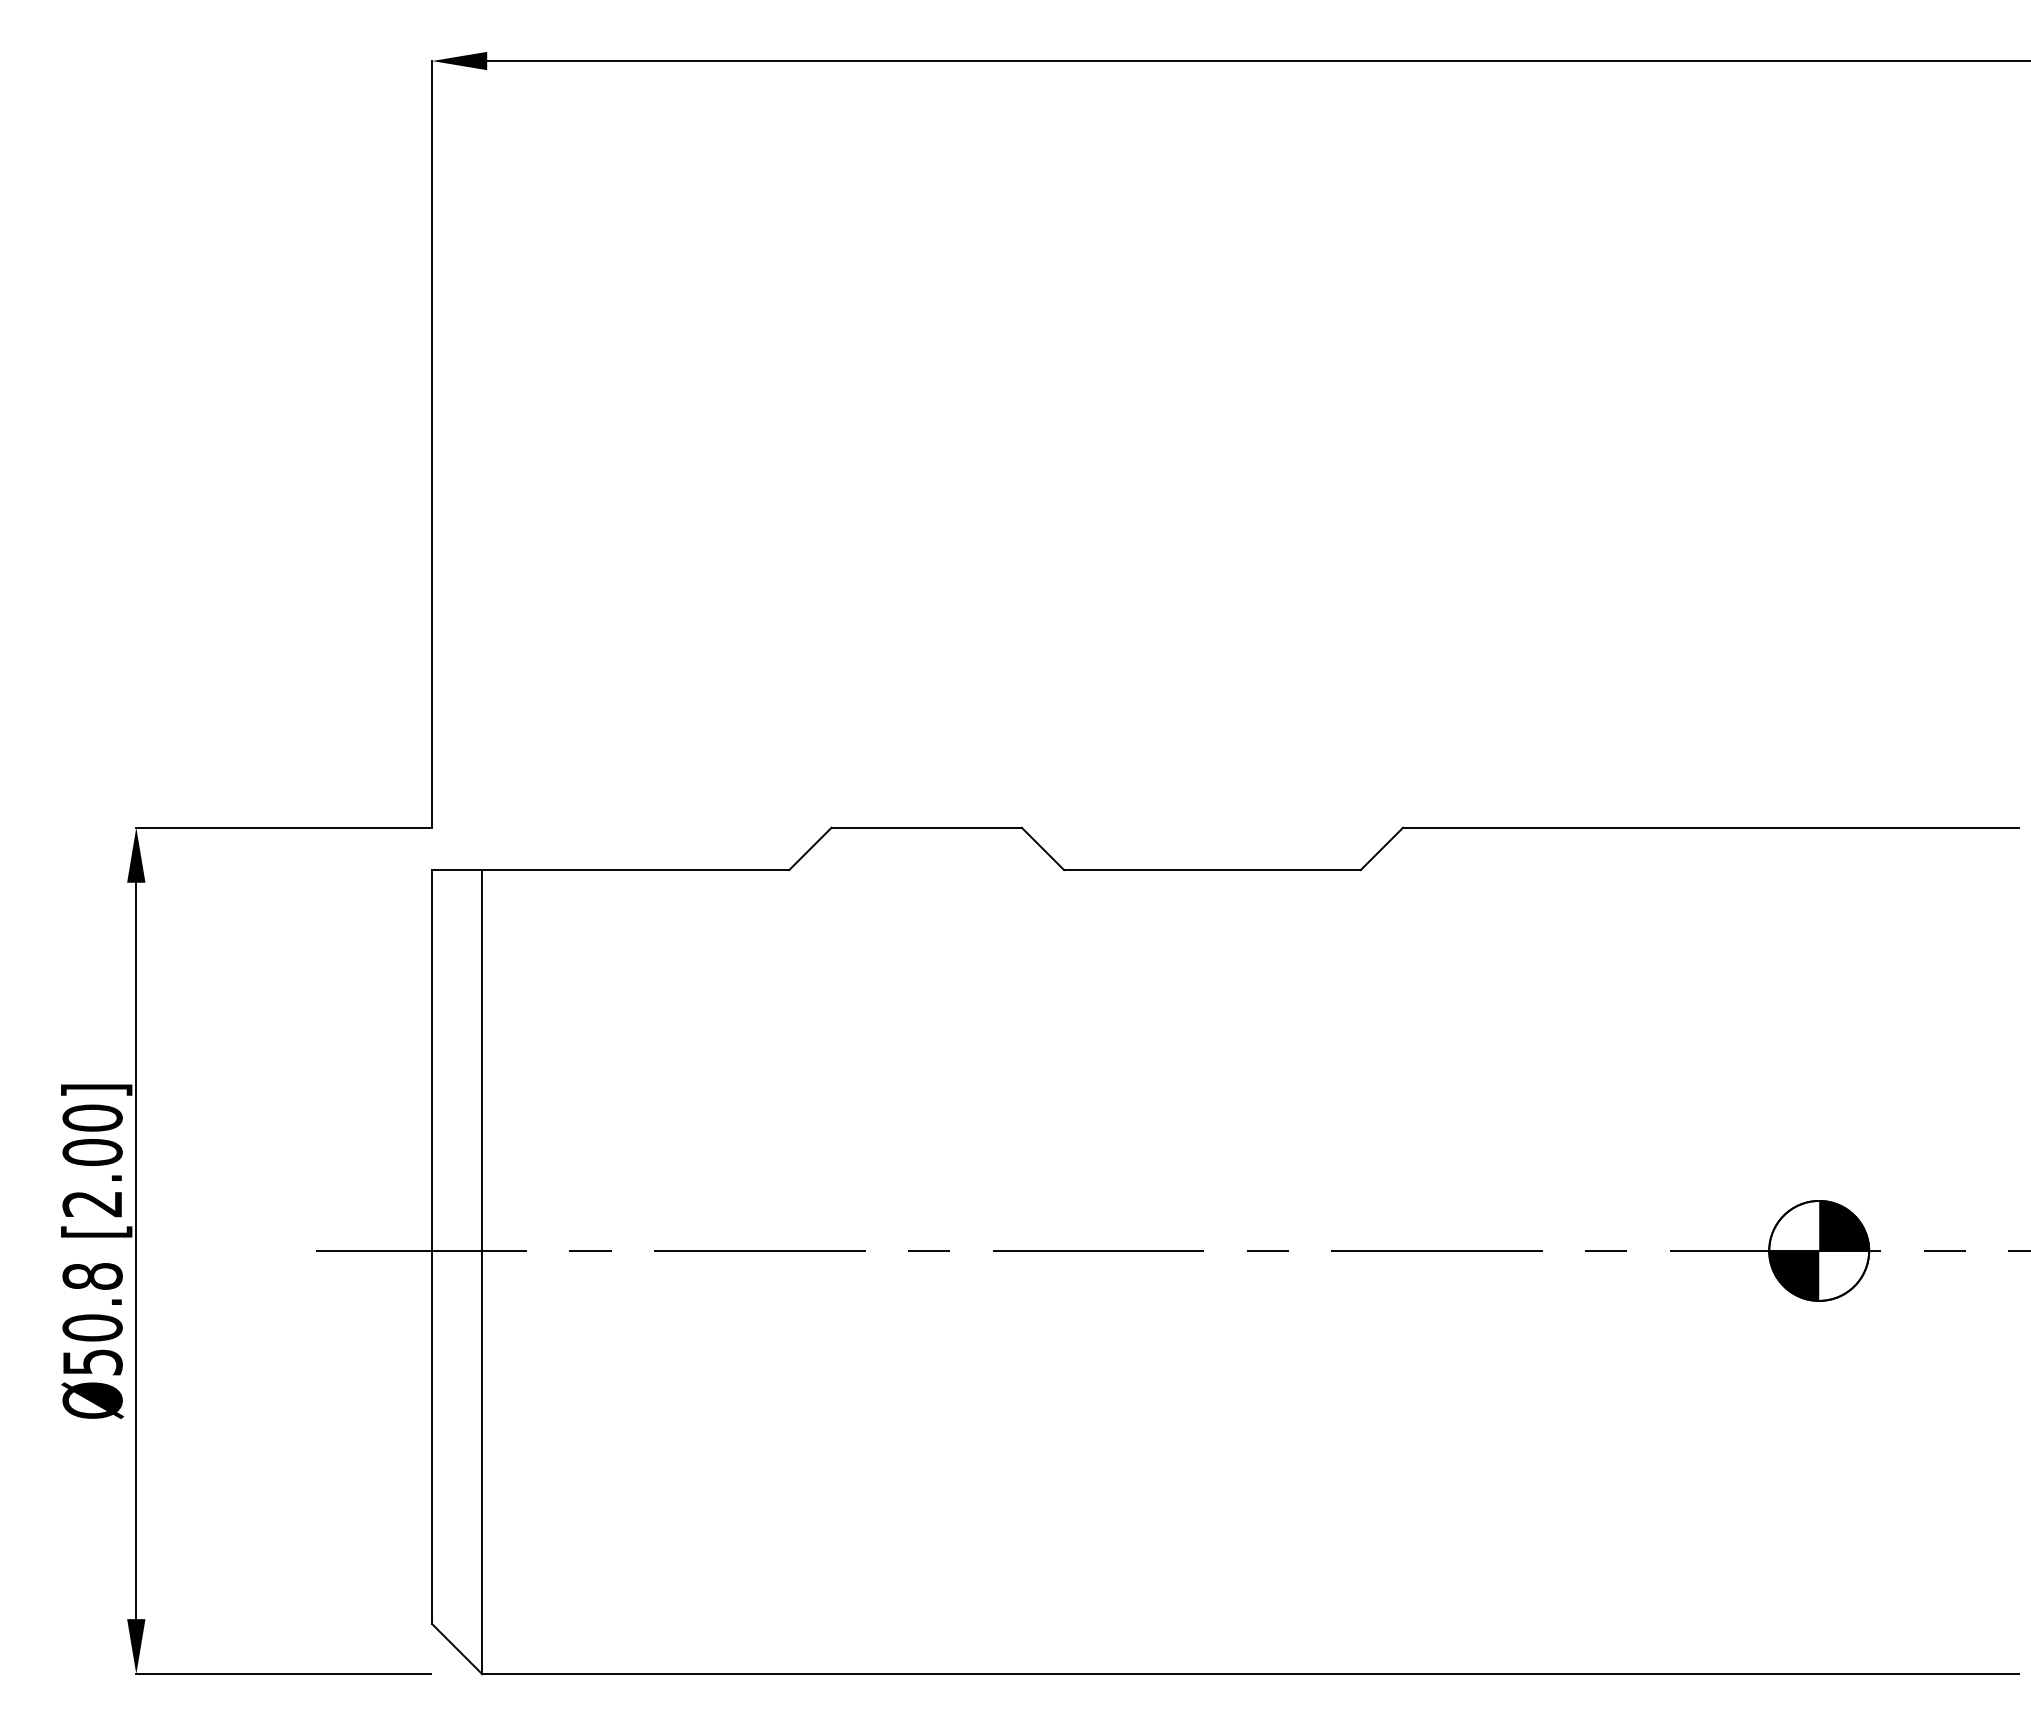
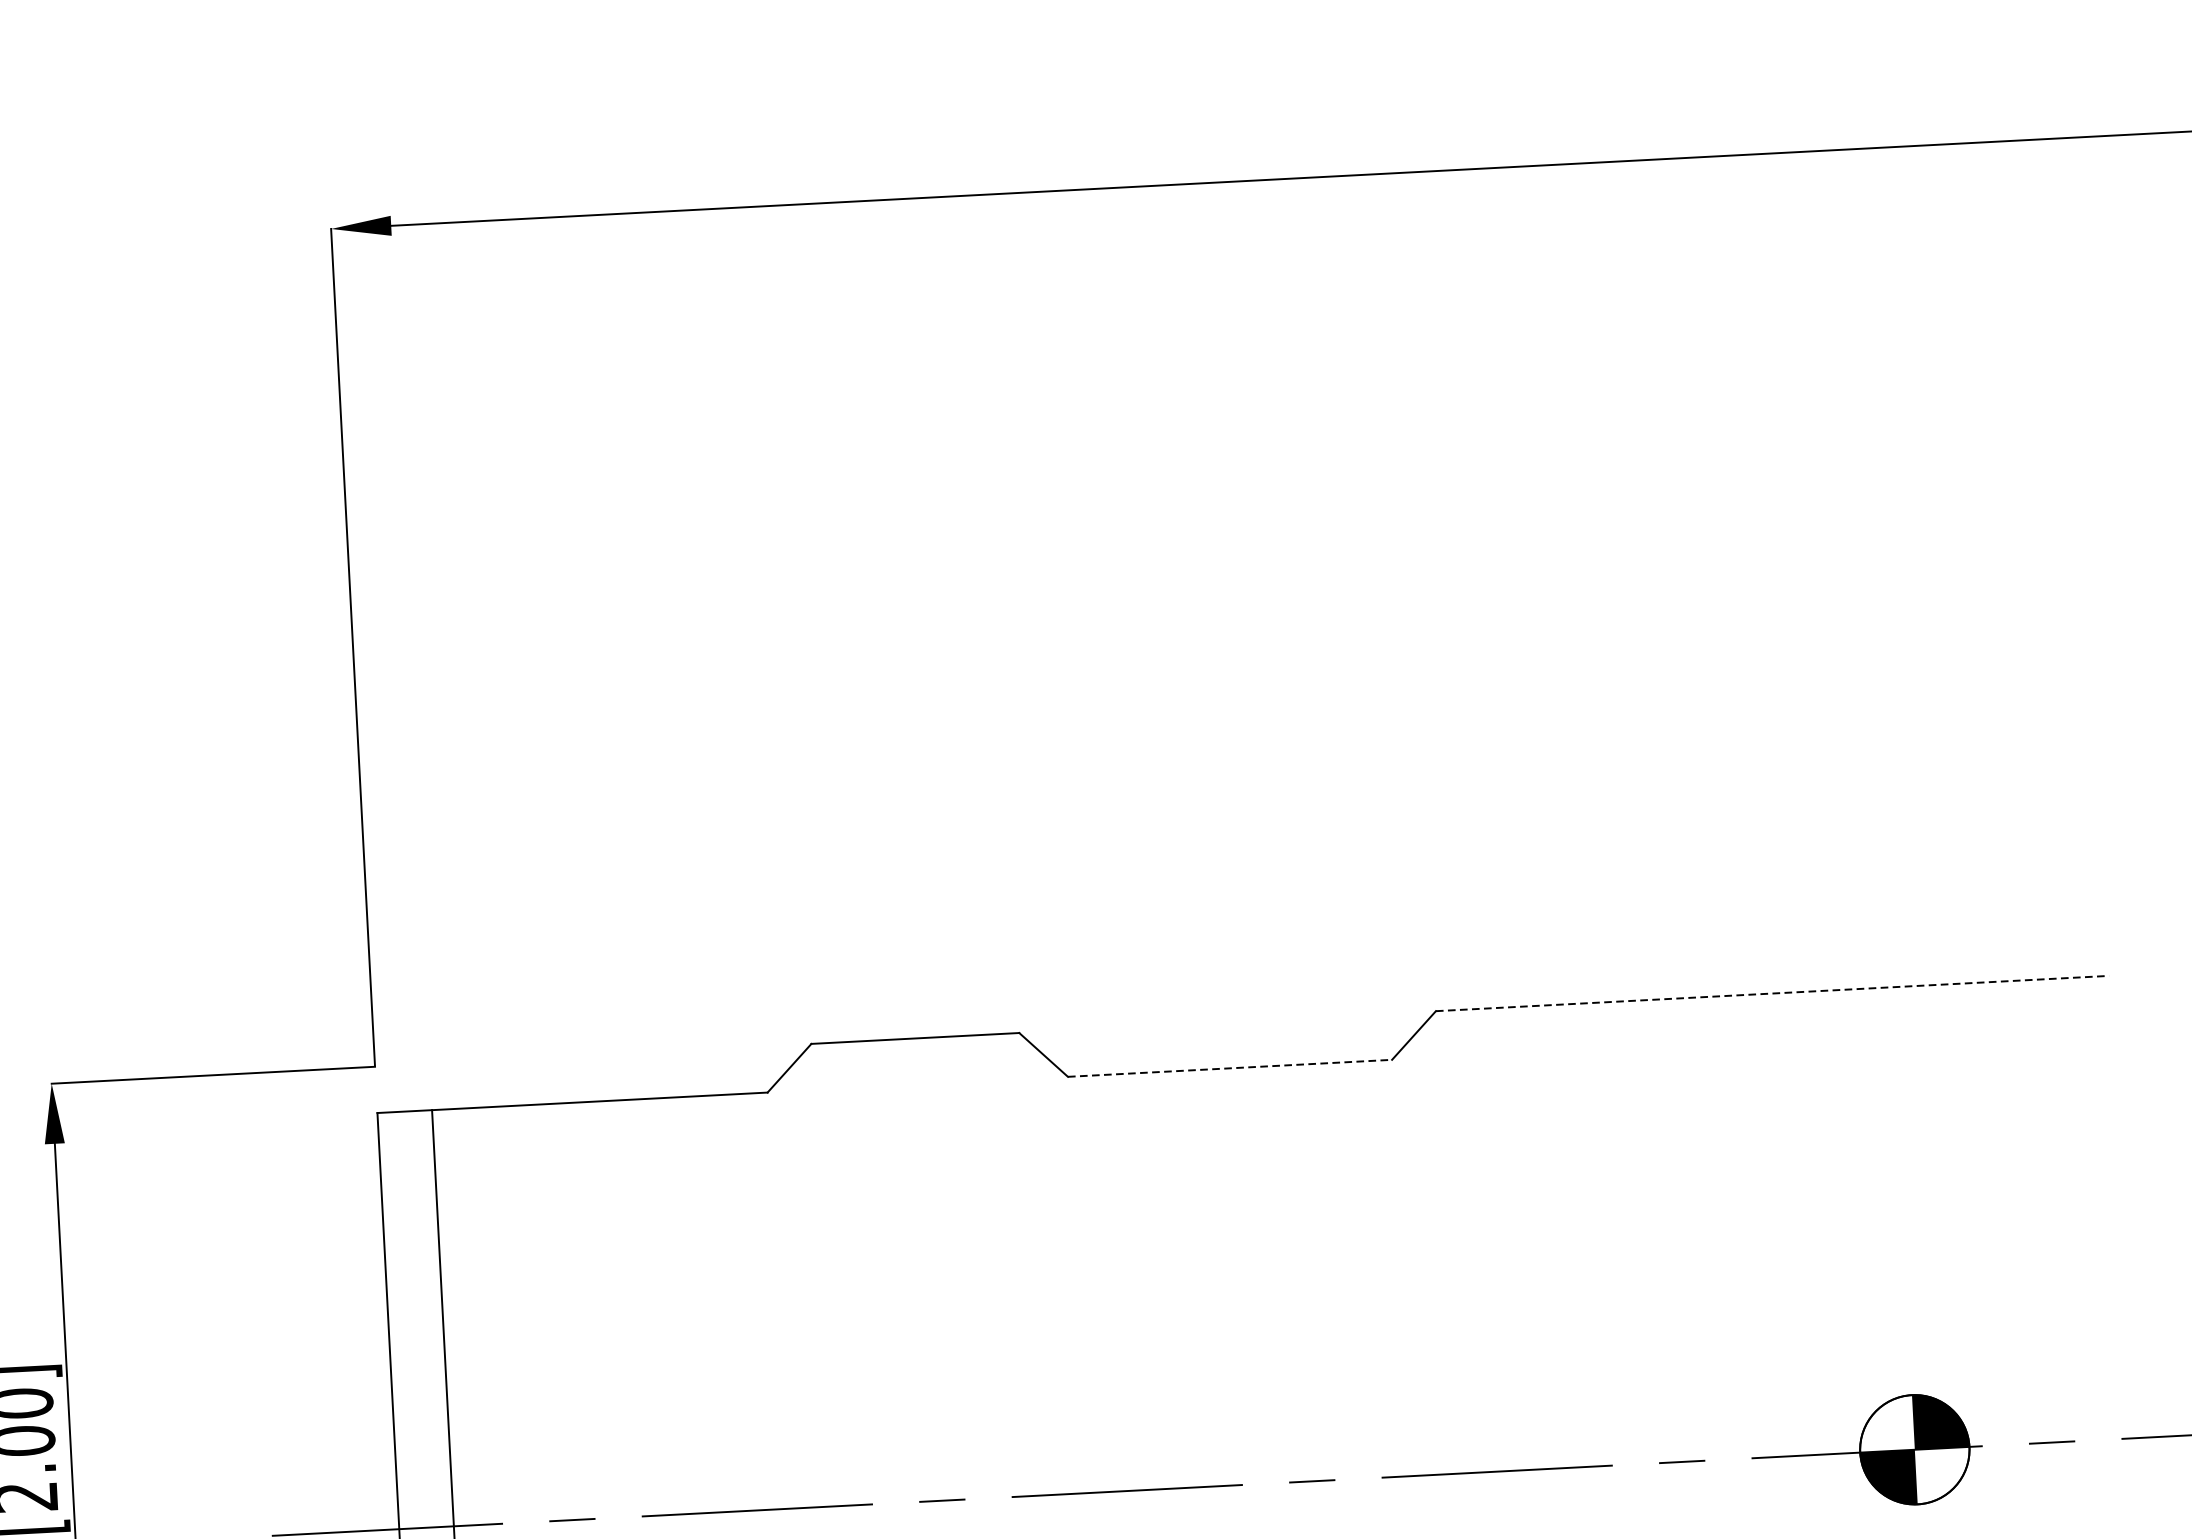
line: (1711, 827) -> (1772, 993), solid -> dashed
line: (1212, 870) -> (1230, 1068), solid -> dashed

